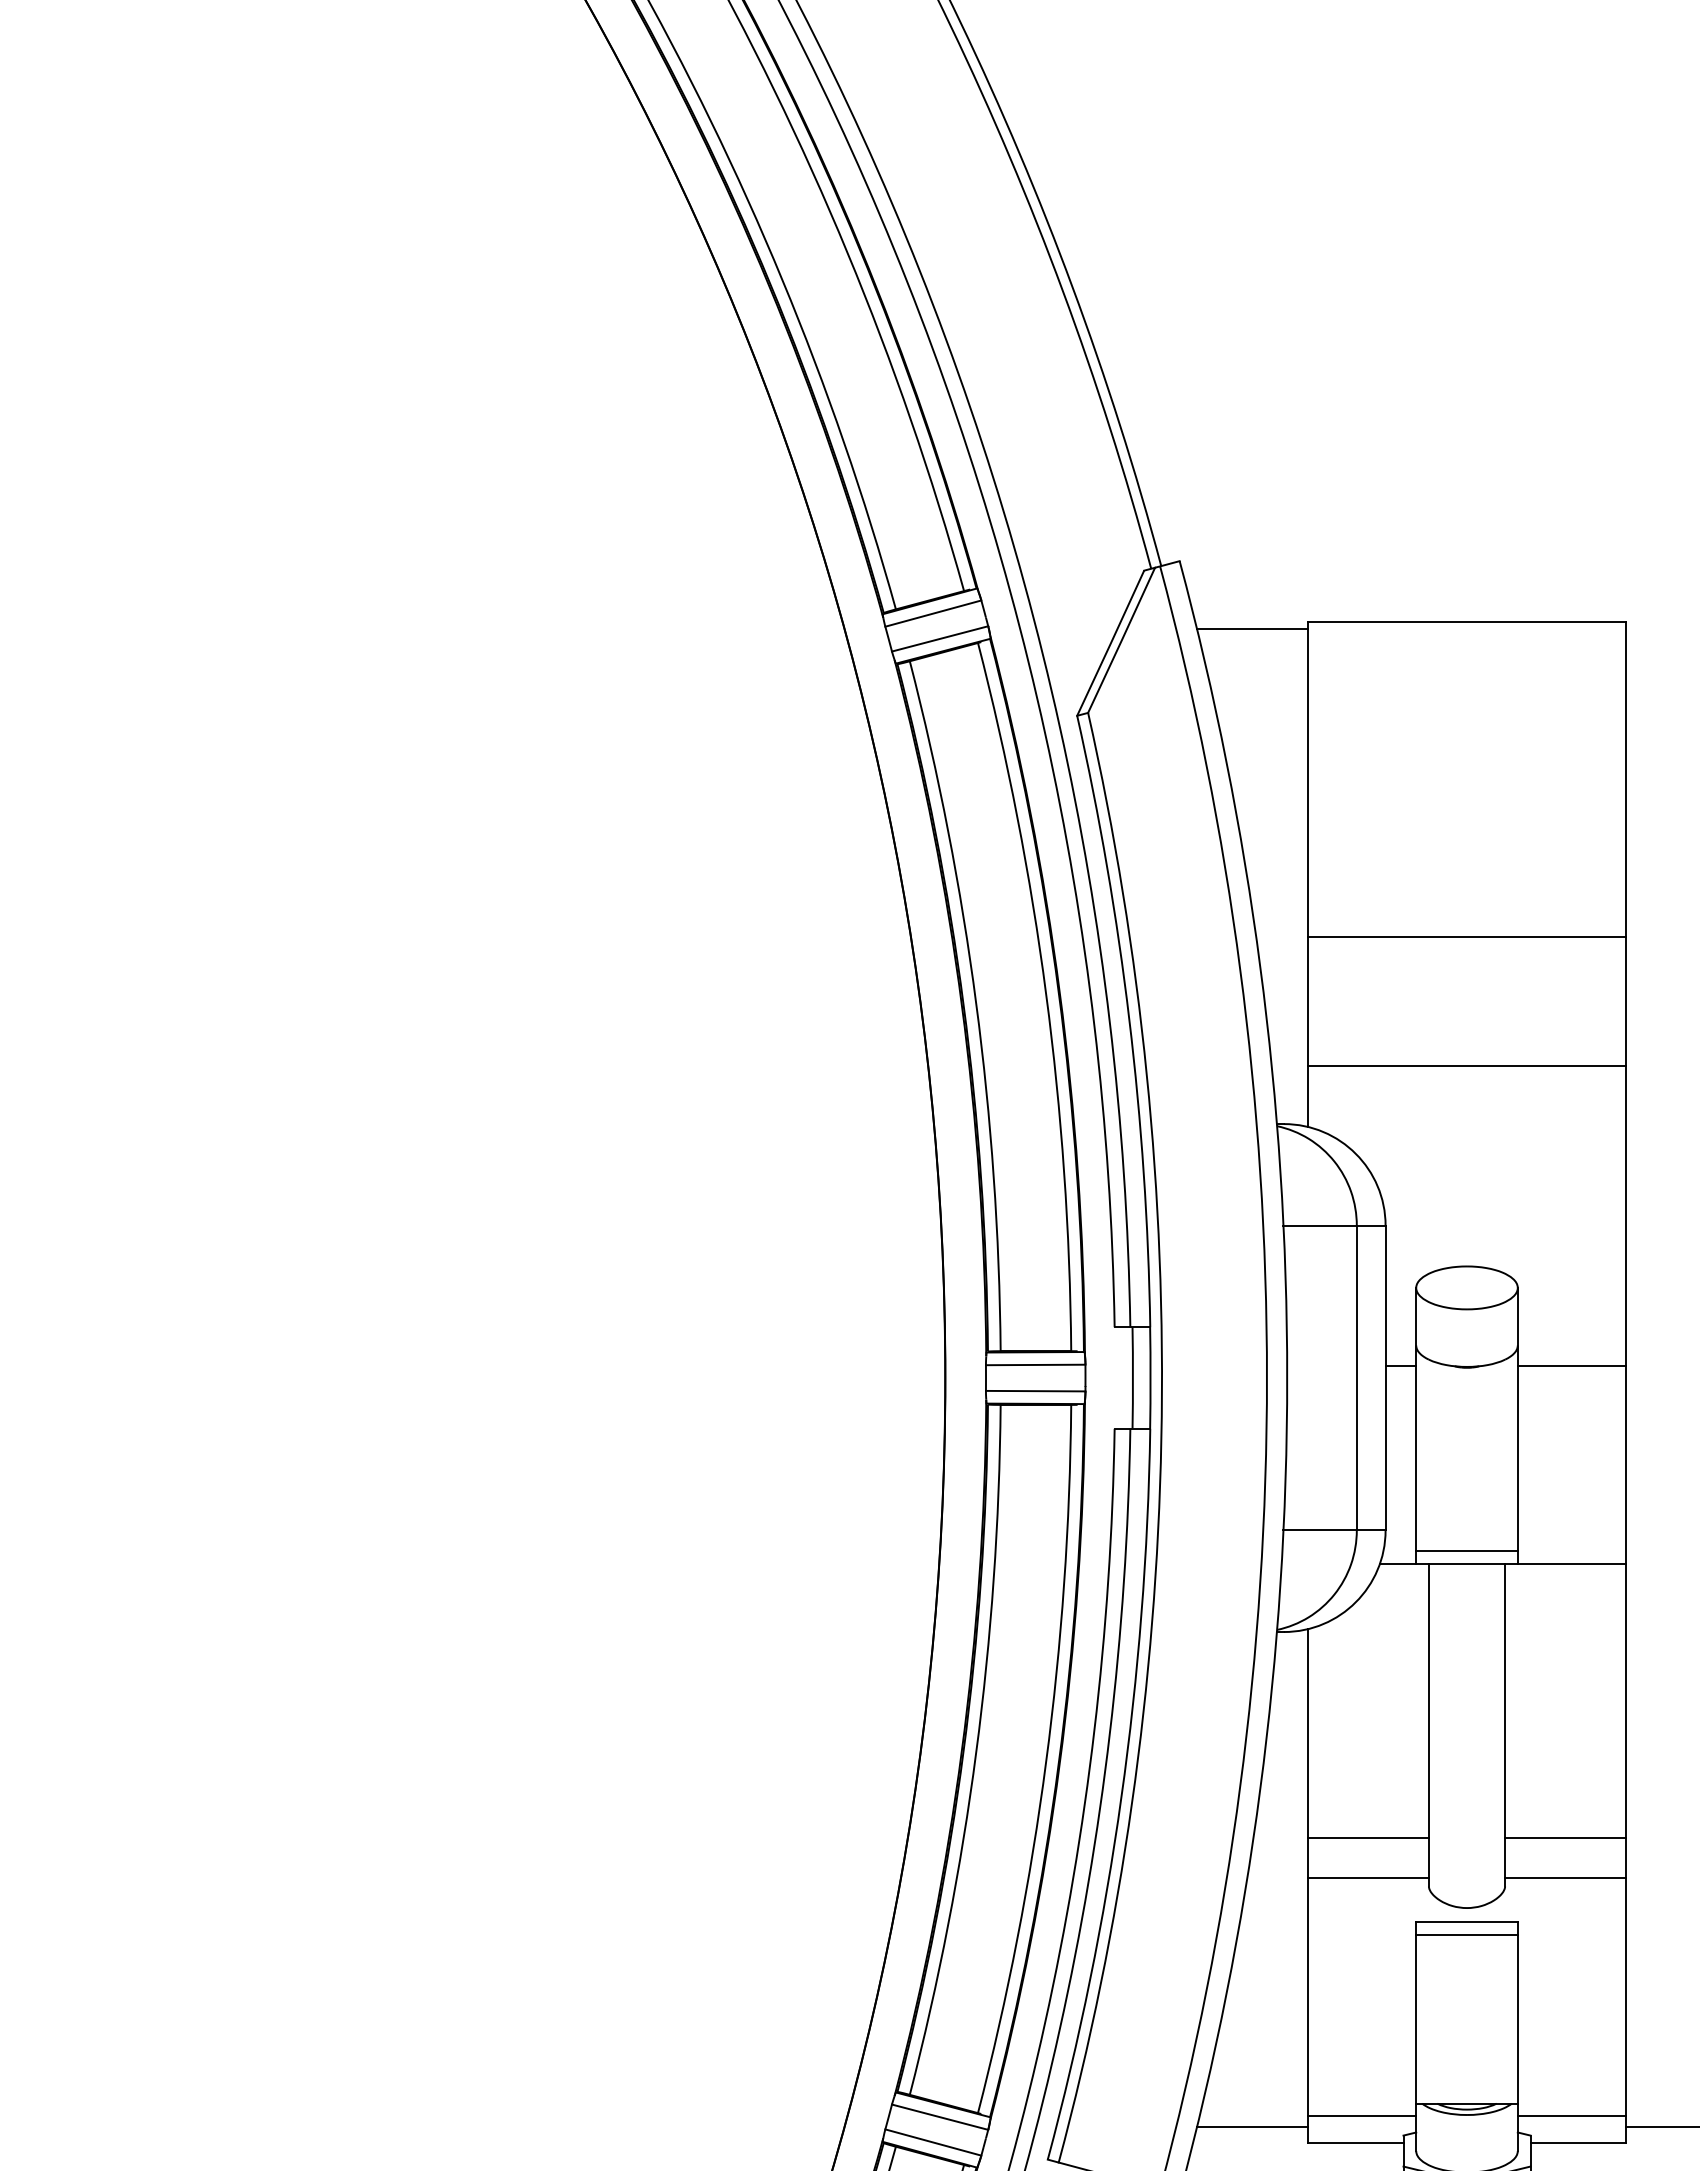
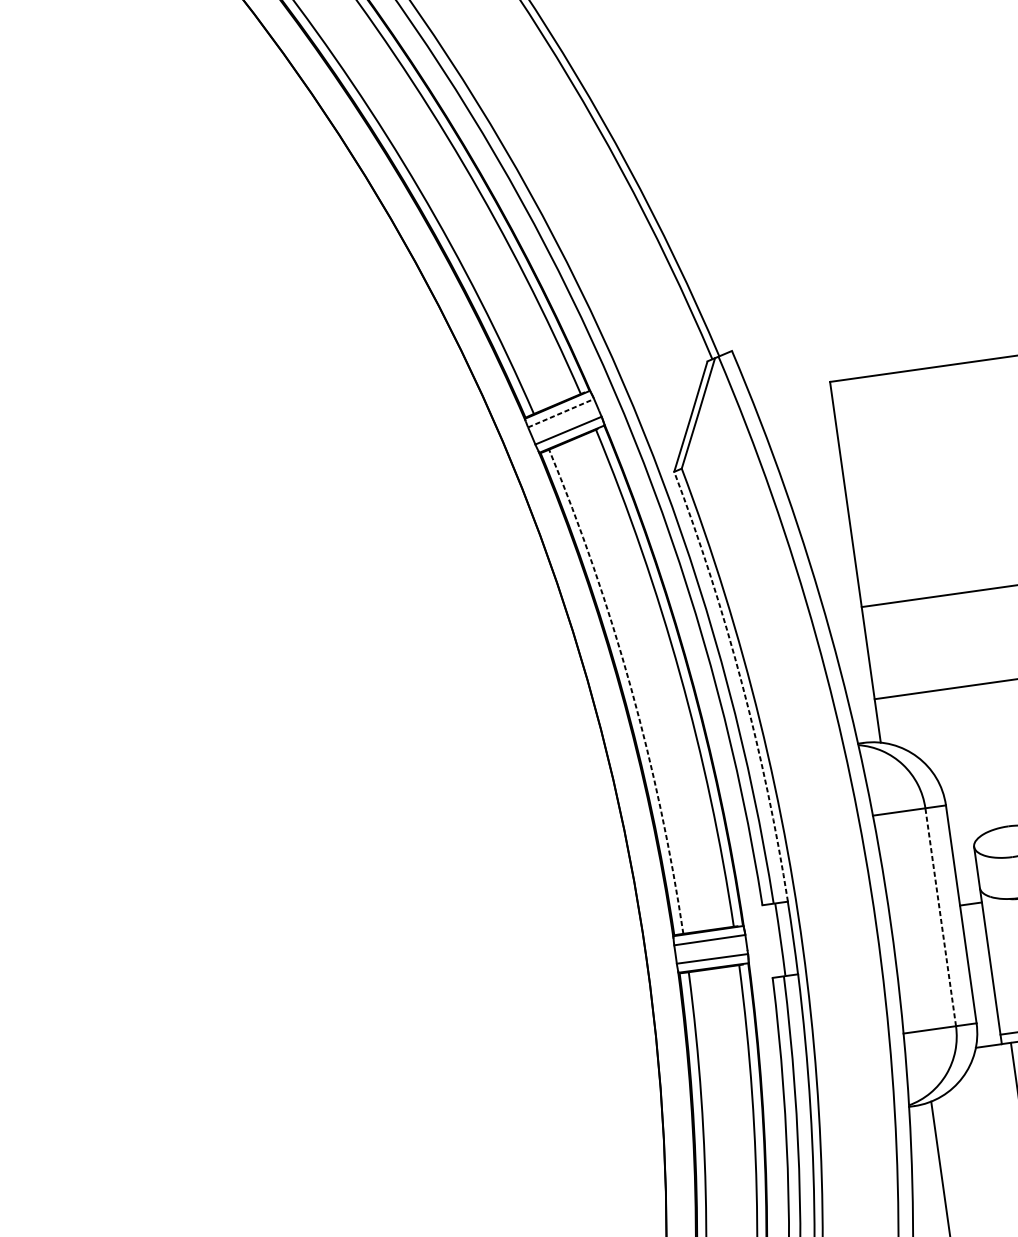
line: (933, 613) -> (561, 413), solid -> dashed
line: (1252, 628) -> (790, 391), removed
arc: (976, 1003) -> (631, 687), solid -> dashed
arc: (1129, 1019) -> (742, 683), solid -> dashed
line: (1356, 1377) -> (940, 916), solid -> dashed

